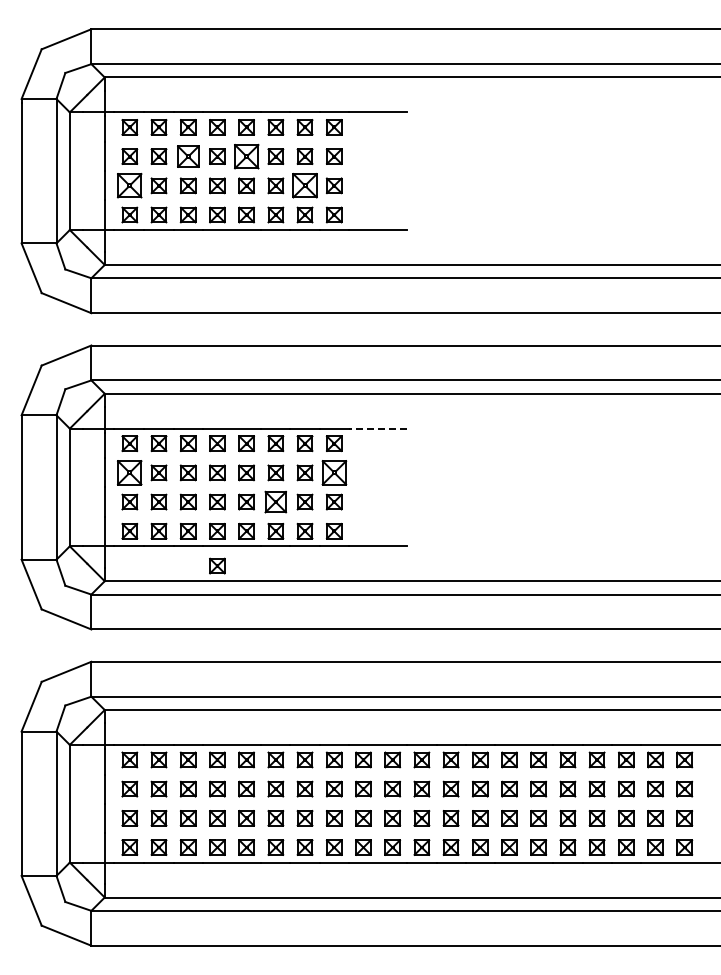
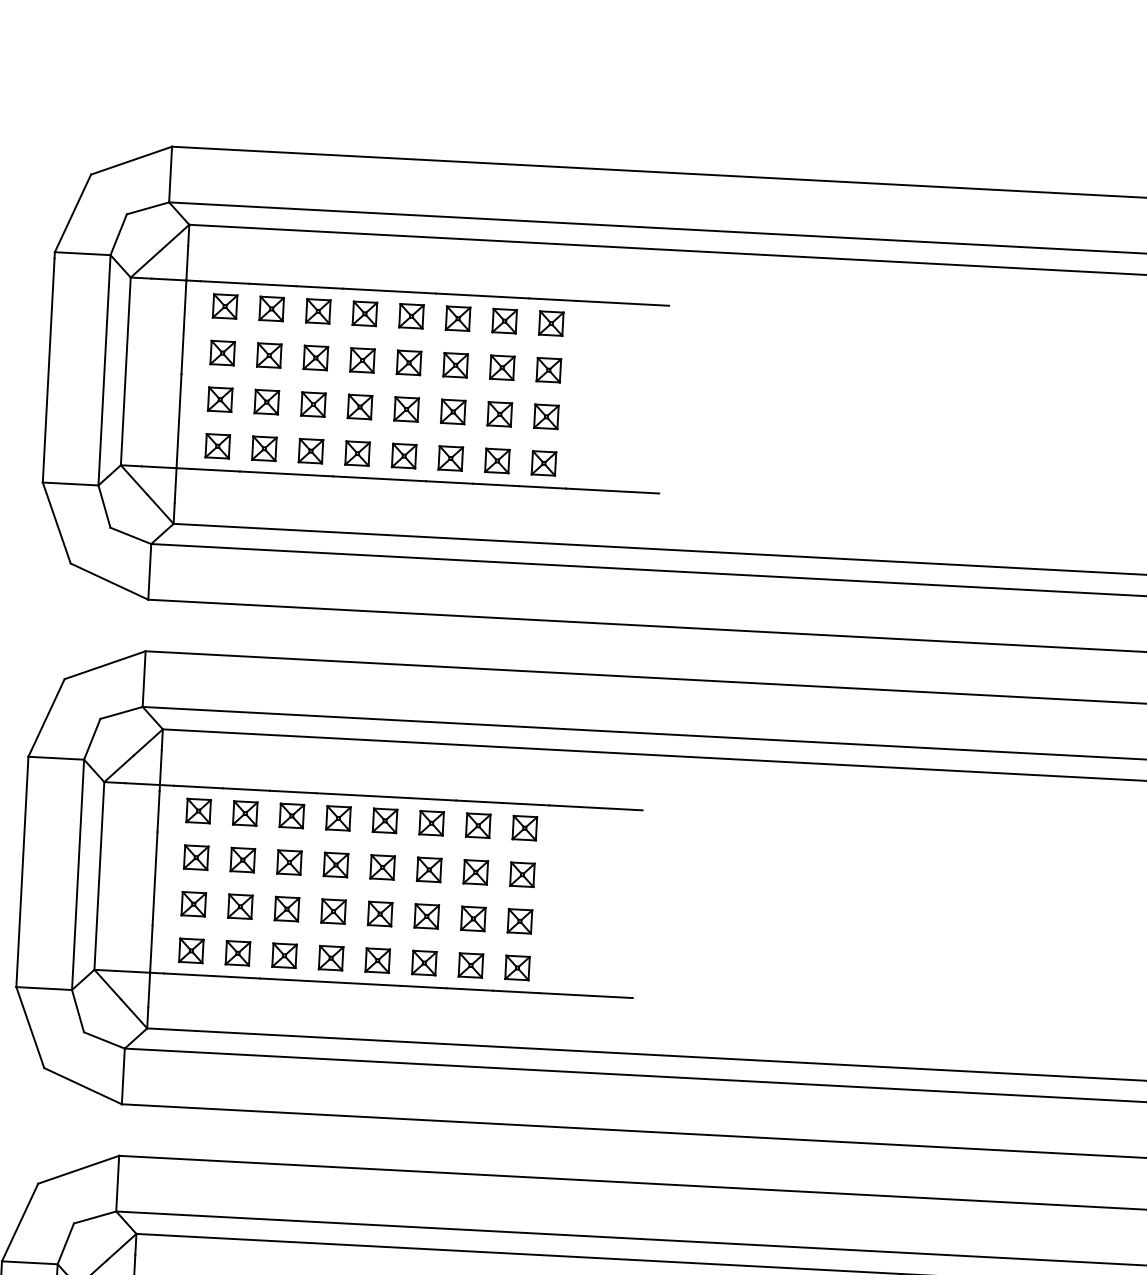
part: (187, 156) -> (314, 357), size x0.71
part: (246, 156) -> (408, 362), size x0.62
part: (129, 185) -> (219, 399), size x0.62
part: (304, 185) -> (498, 413), size x0.62
line: (377, 428) -> (595, 807), dashed -> solid
part: (129, 472) -> (195, 857), size x0.62
part: (333, 472) -> (521, 874), size x0.62
part: (275, 501) -> (426, 915), size x0.71
part: (217, 565) -> (328, 1012), removed

